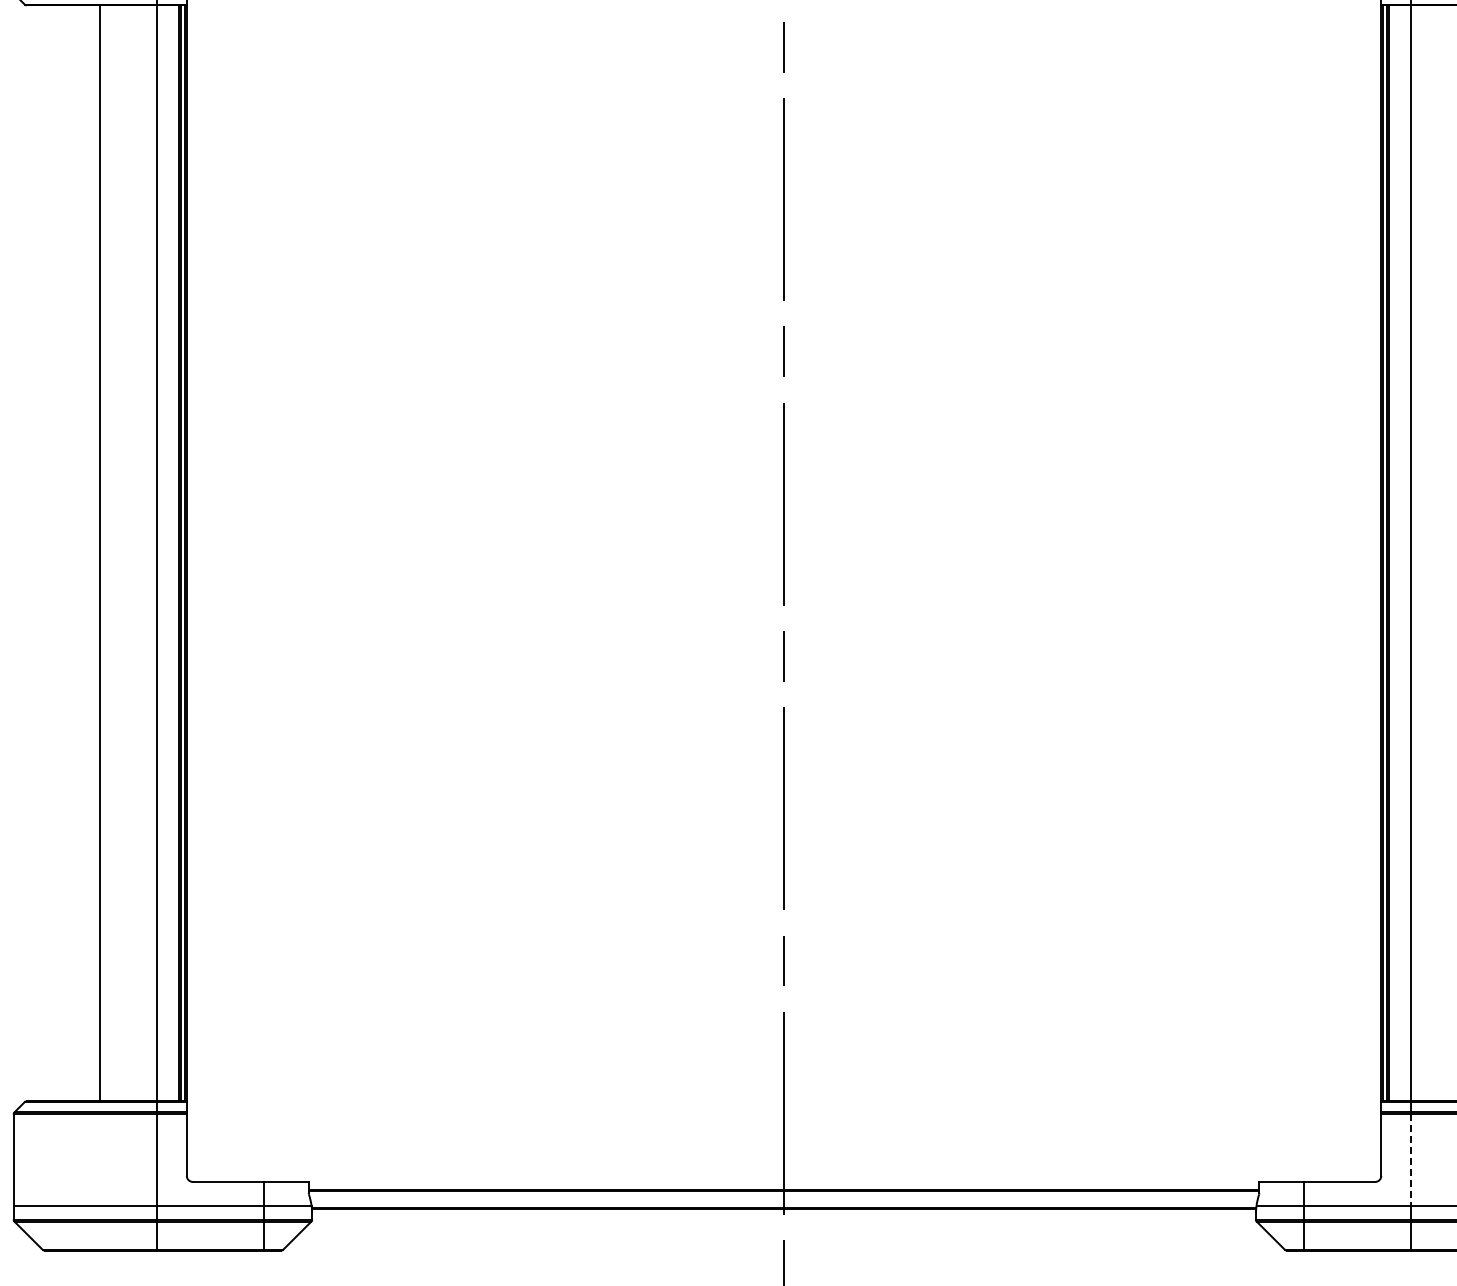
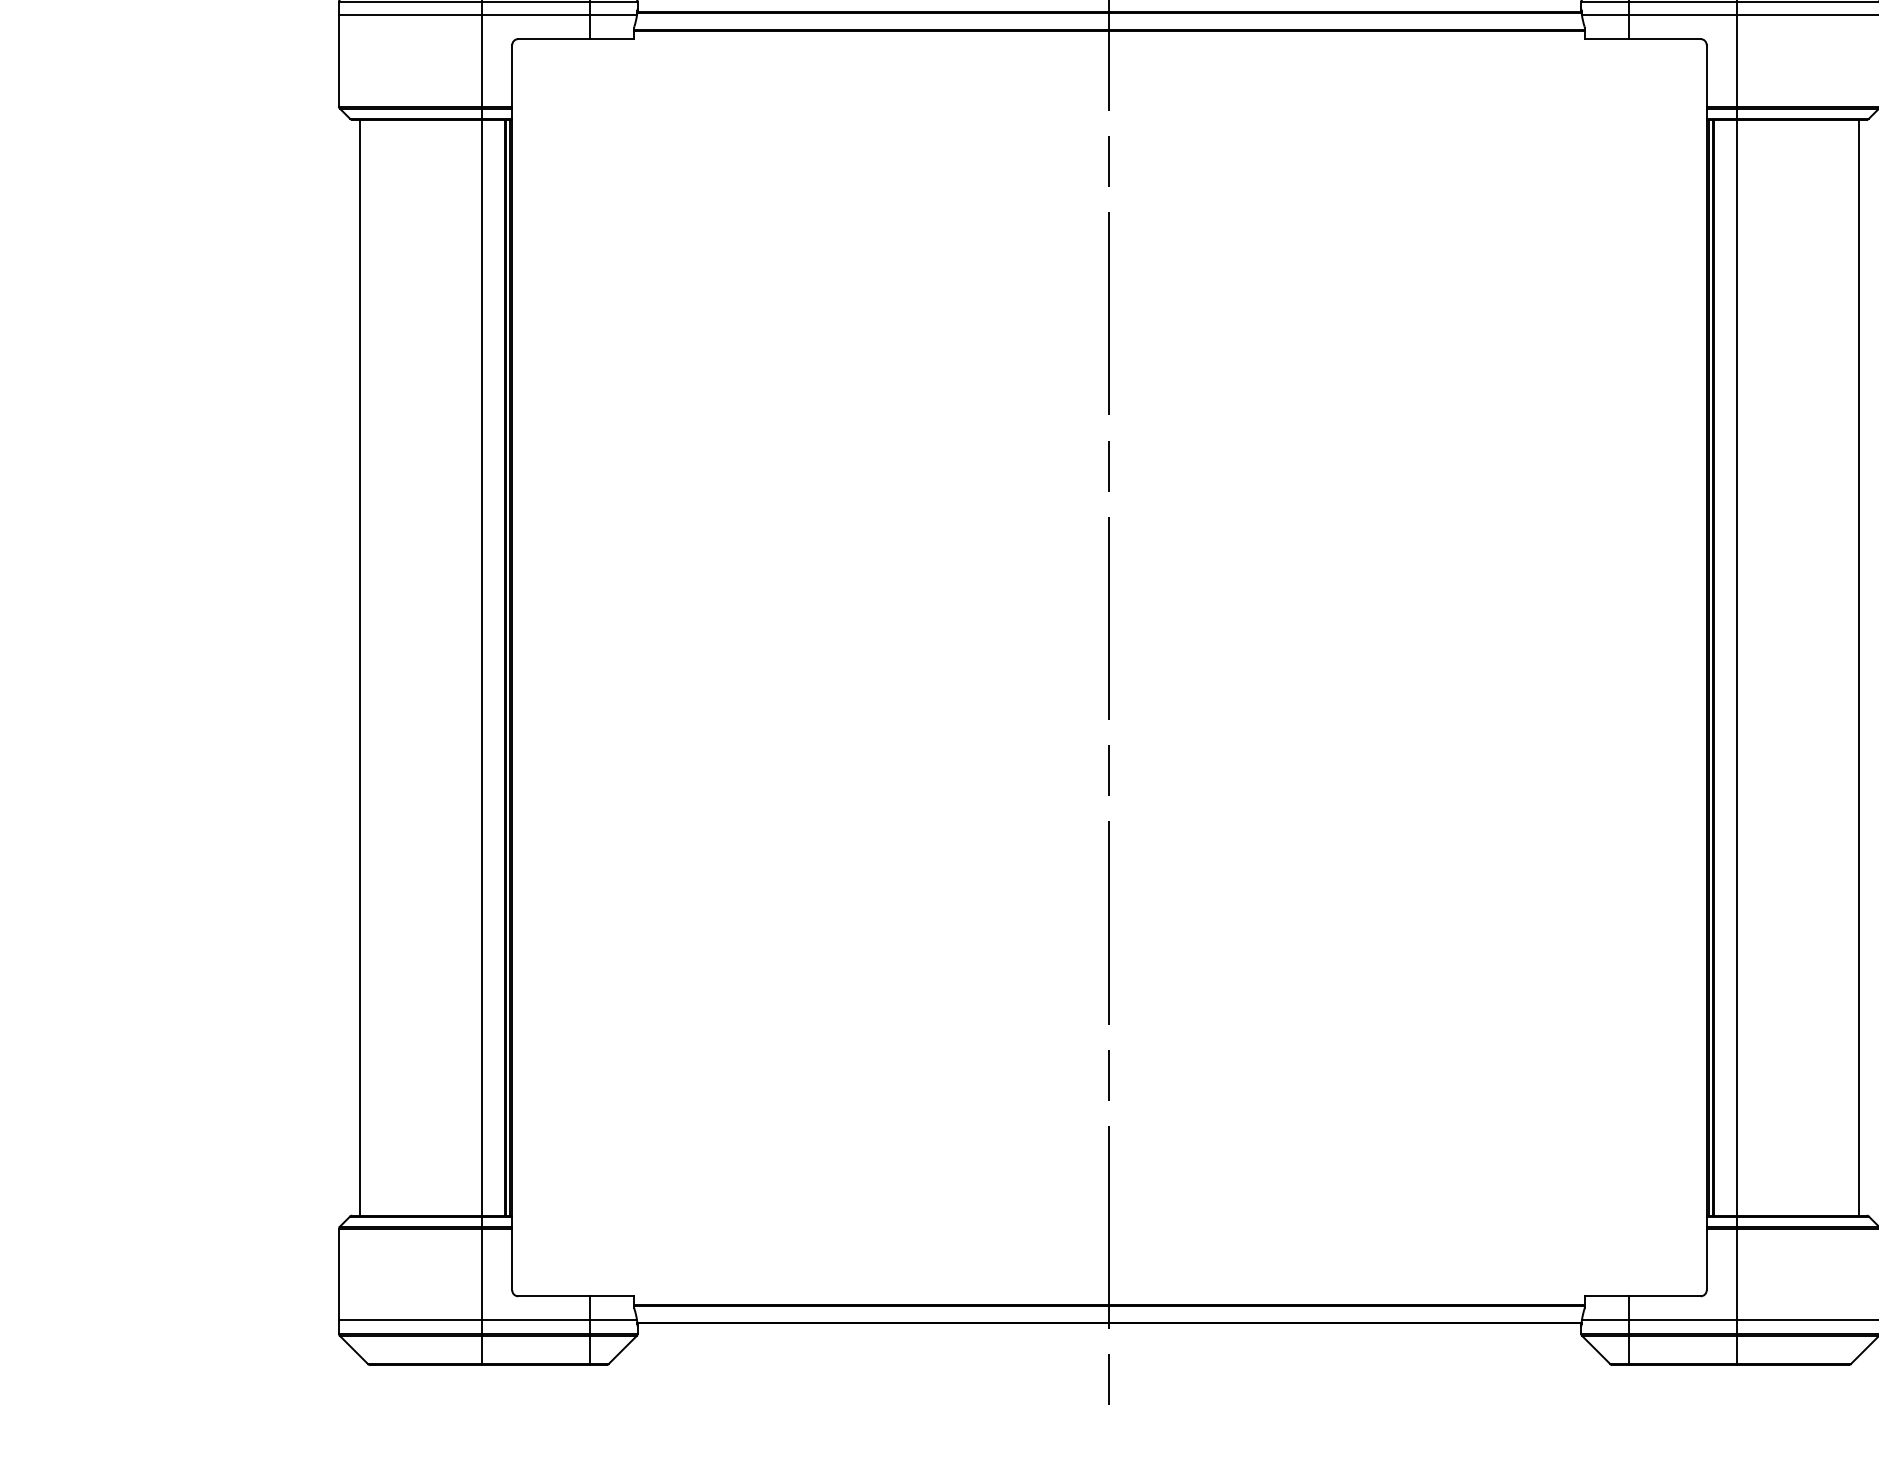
line: (99, 553) -> (359, 667), moved
line: (1411, 1160) -> (1736, 1274), dashed -> solid

